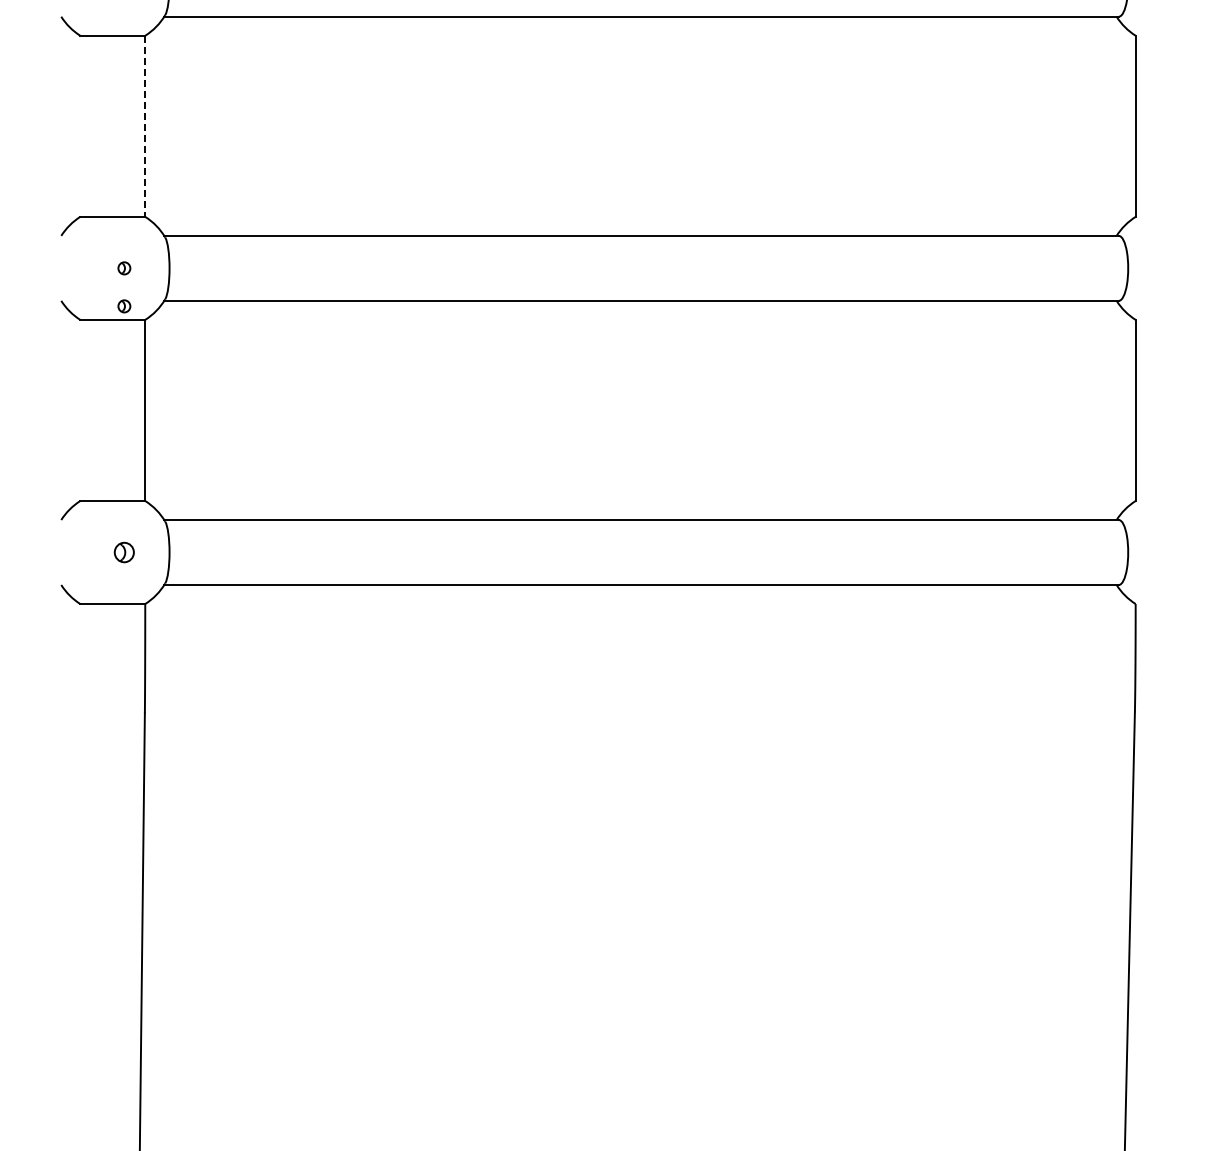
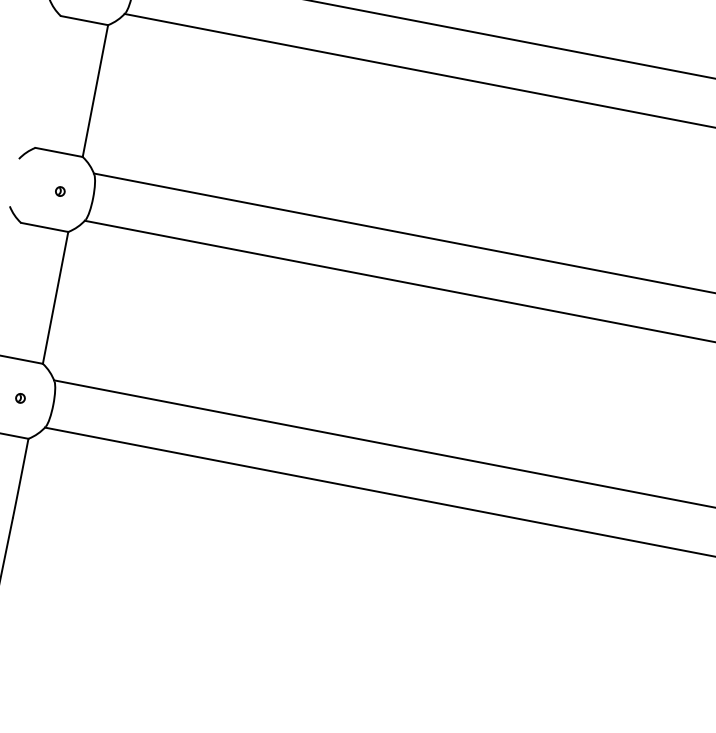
line: (145, 126) -> (95, 91), dashed -> solid
part: (124, 306) -> (55, 219), removed
part: (124, 552) -> (20, 398), size x0.62

